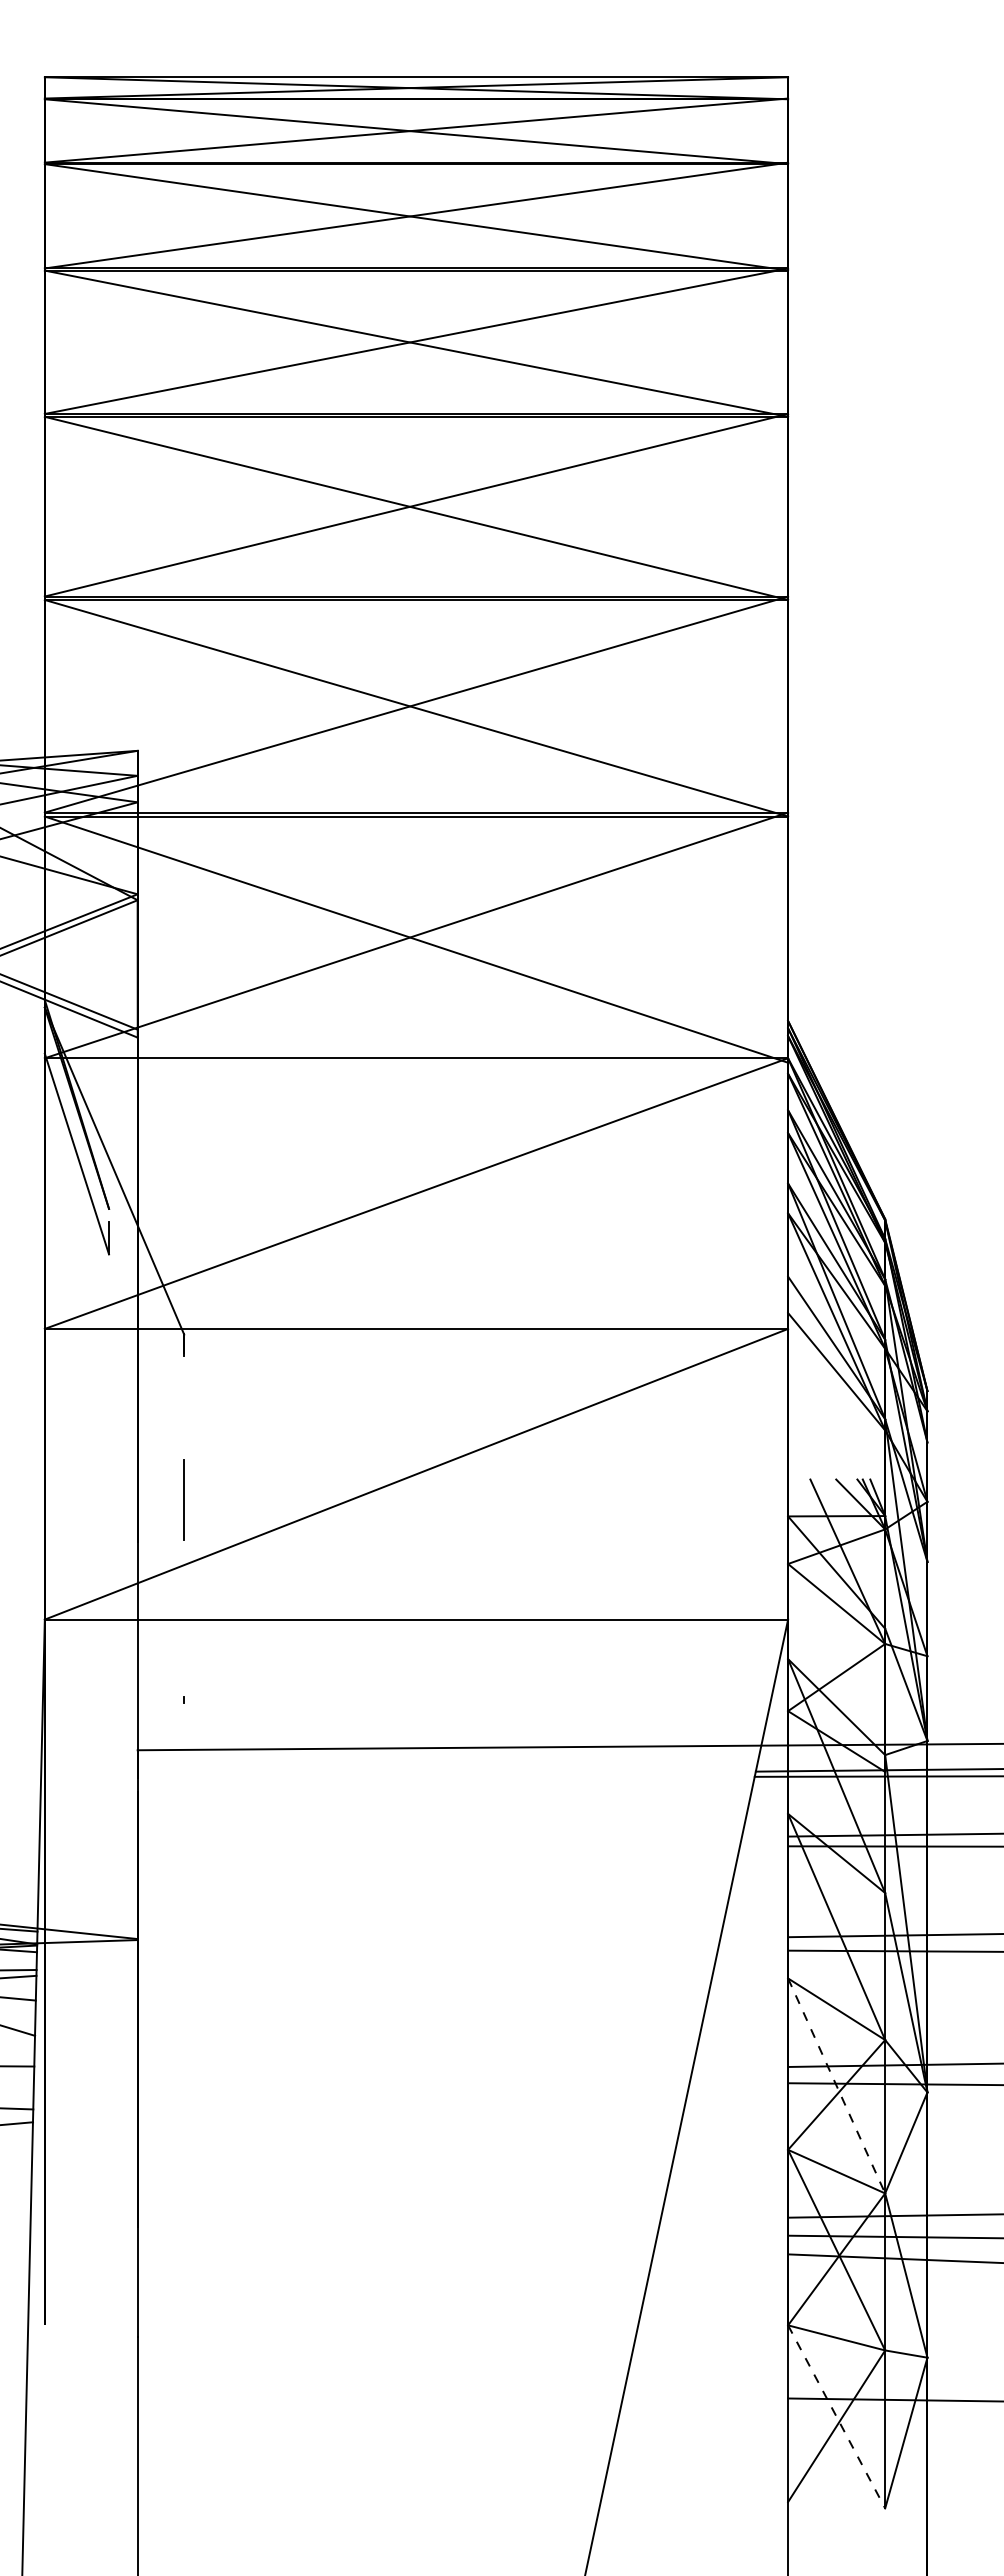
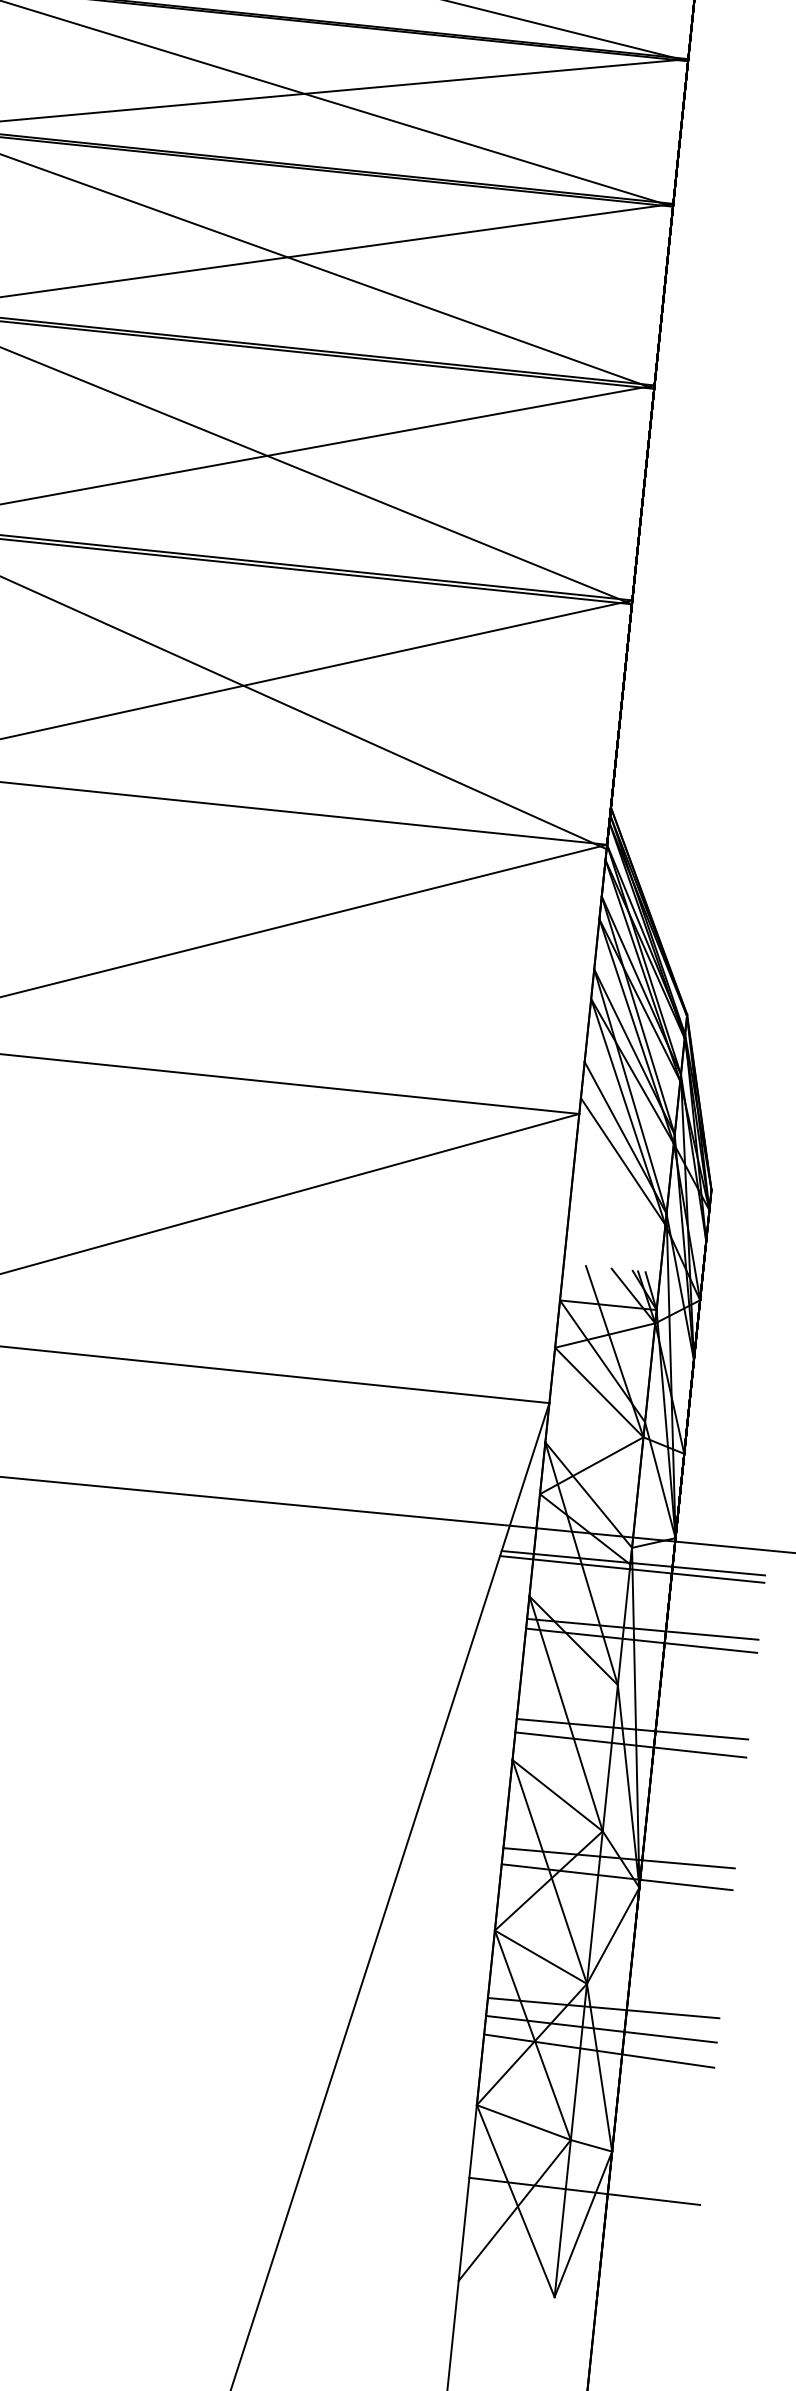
line: (836, 2085) -> (549, 1871), dashed -> solid
line: (836, 2416) -> (515, 2200), dashed -> solid

